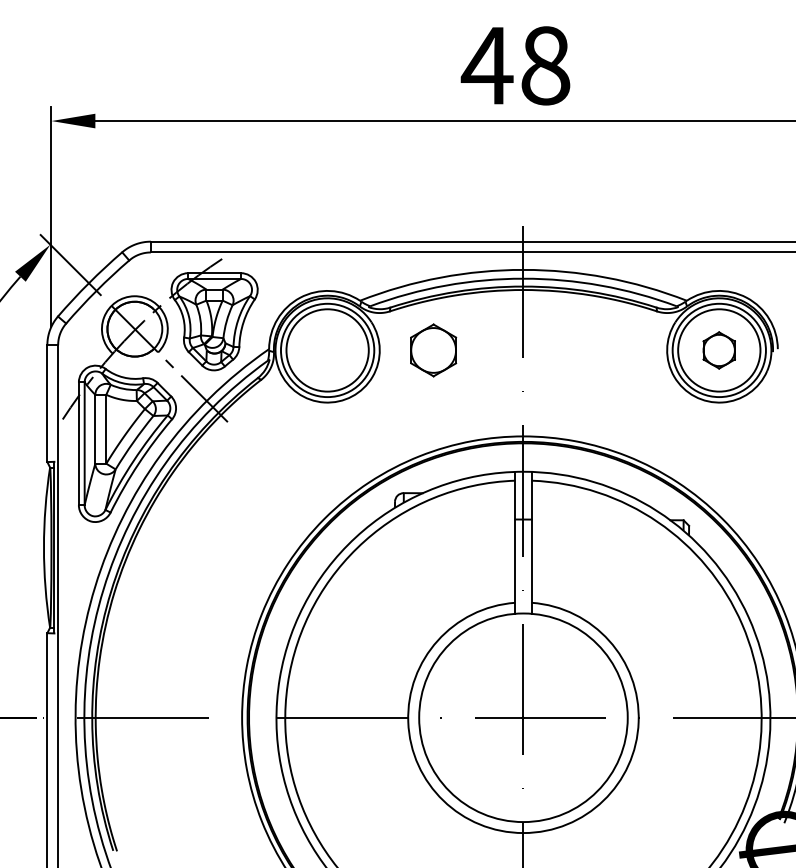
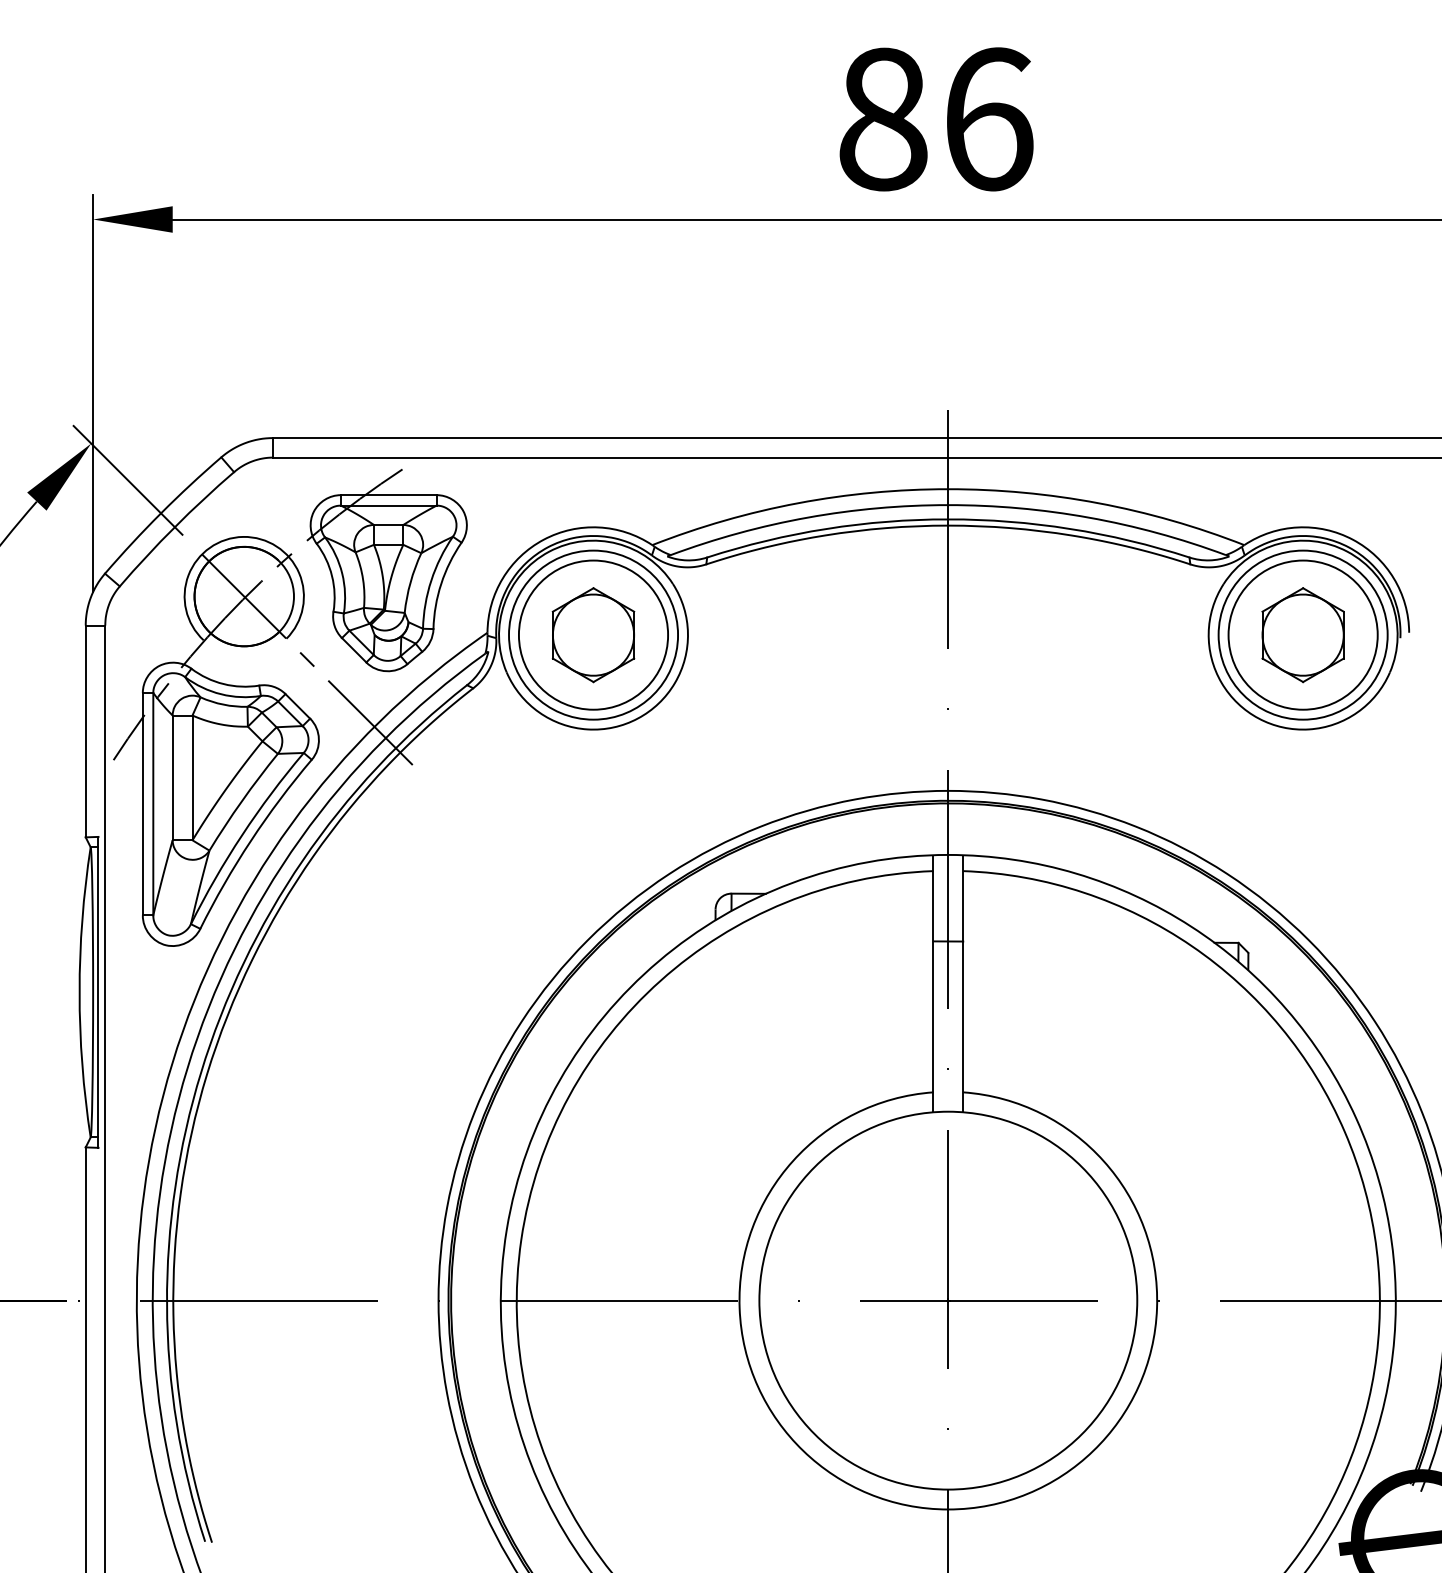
text: (515, 65) -> (933, 118), 48 -> 86
part: (433, 350) -> (593, 635), moved
part: (718, 350) -> (1301, 635), size x1.43

